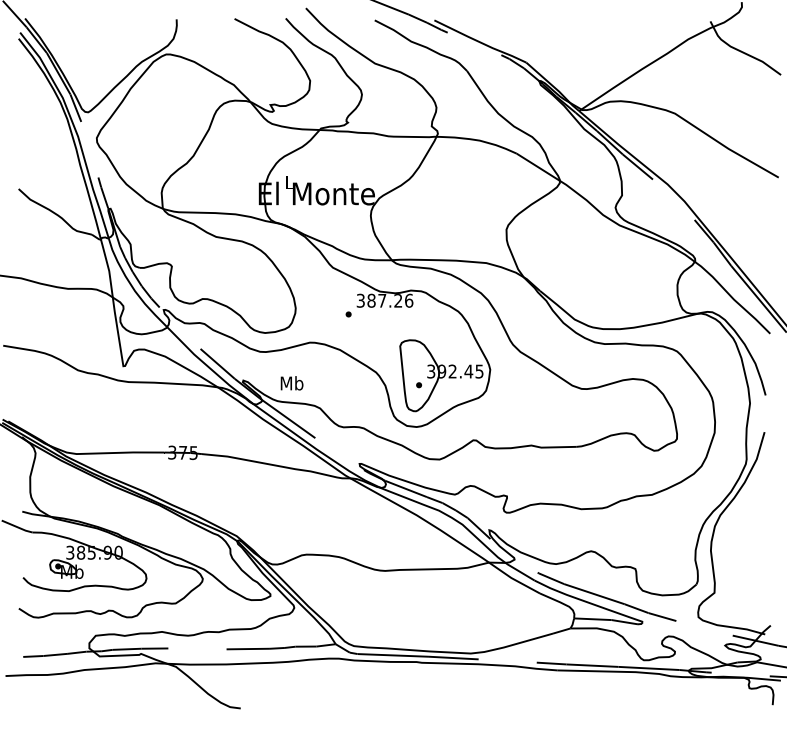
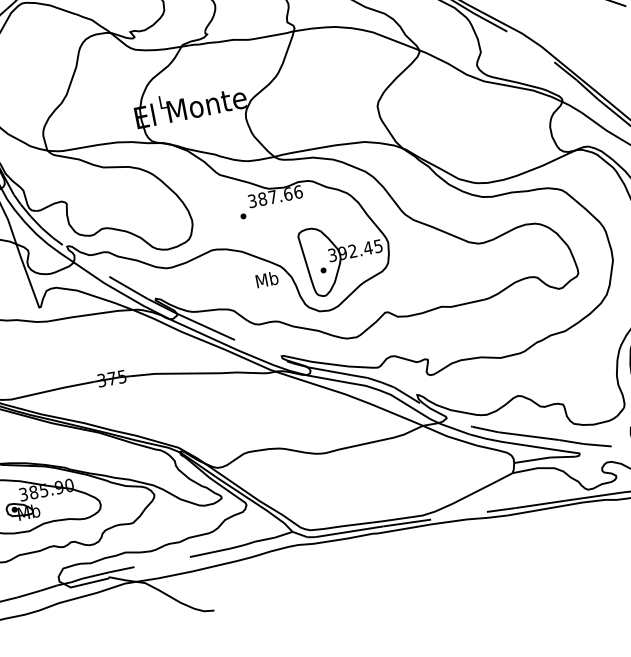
text: (398, 300) -> (288, 193), 387.26 -> 387.66
text: (291, 383) -> (266, 279), moved

